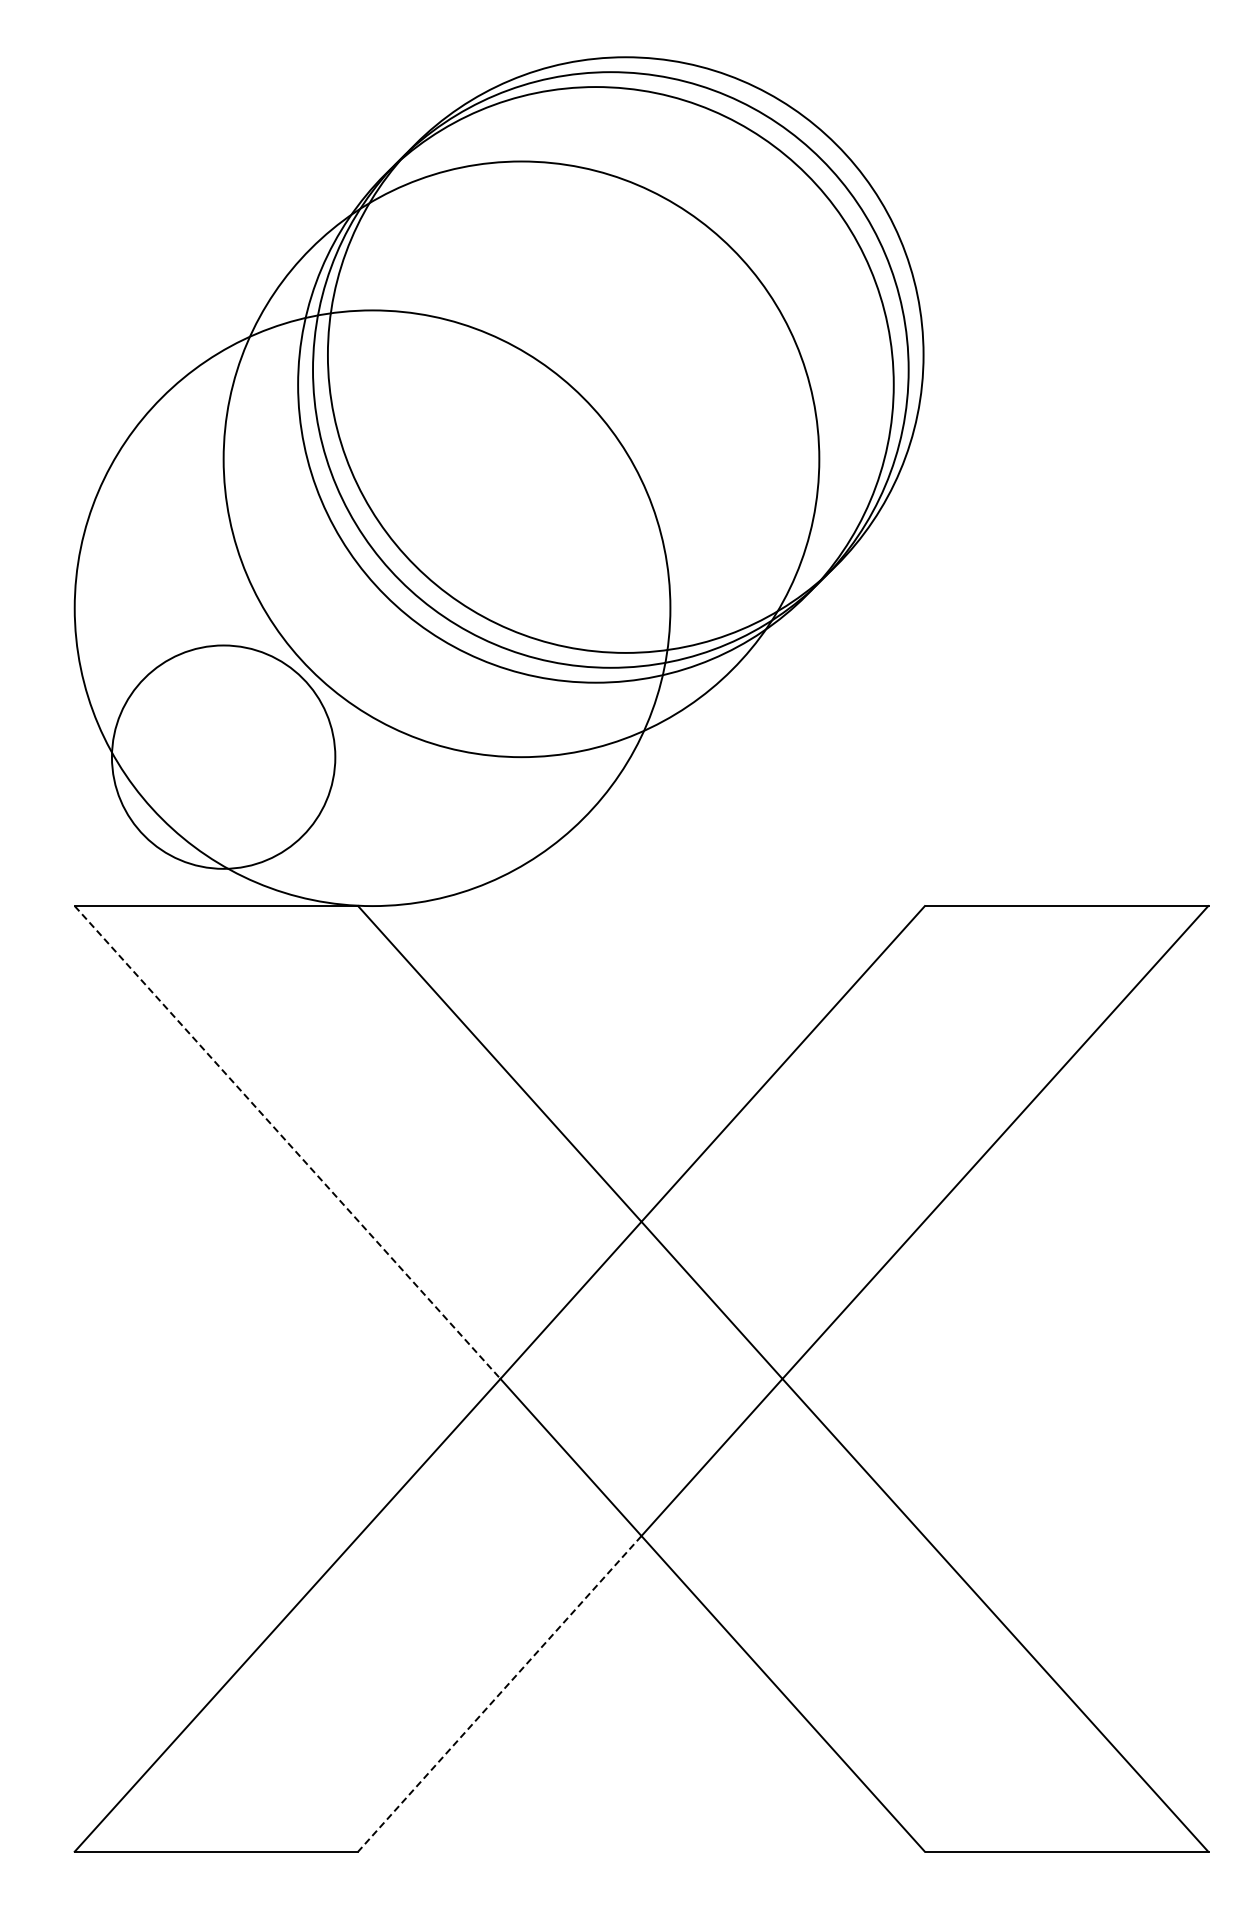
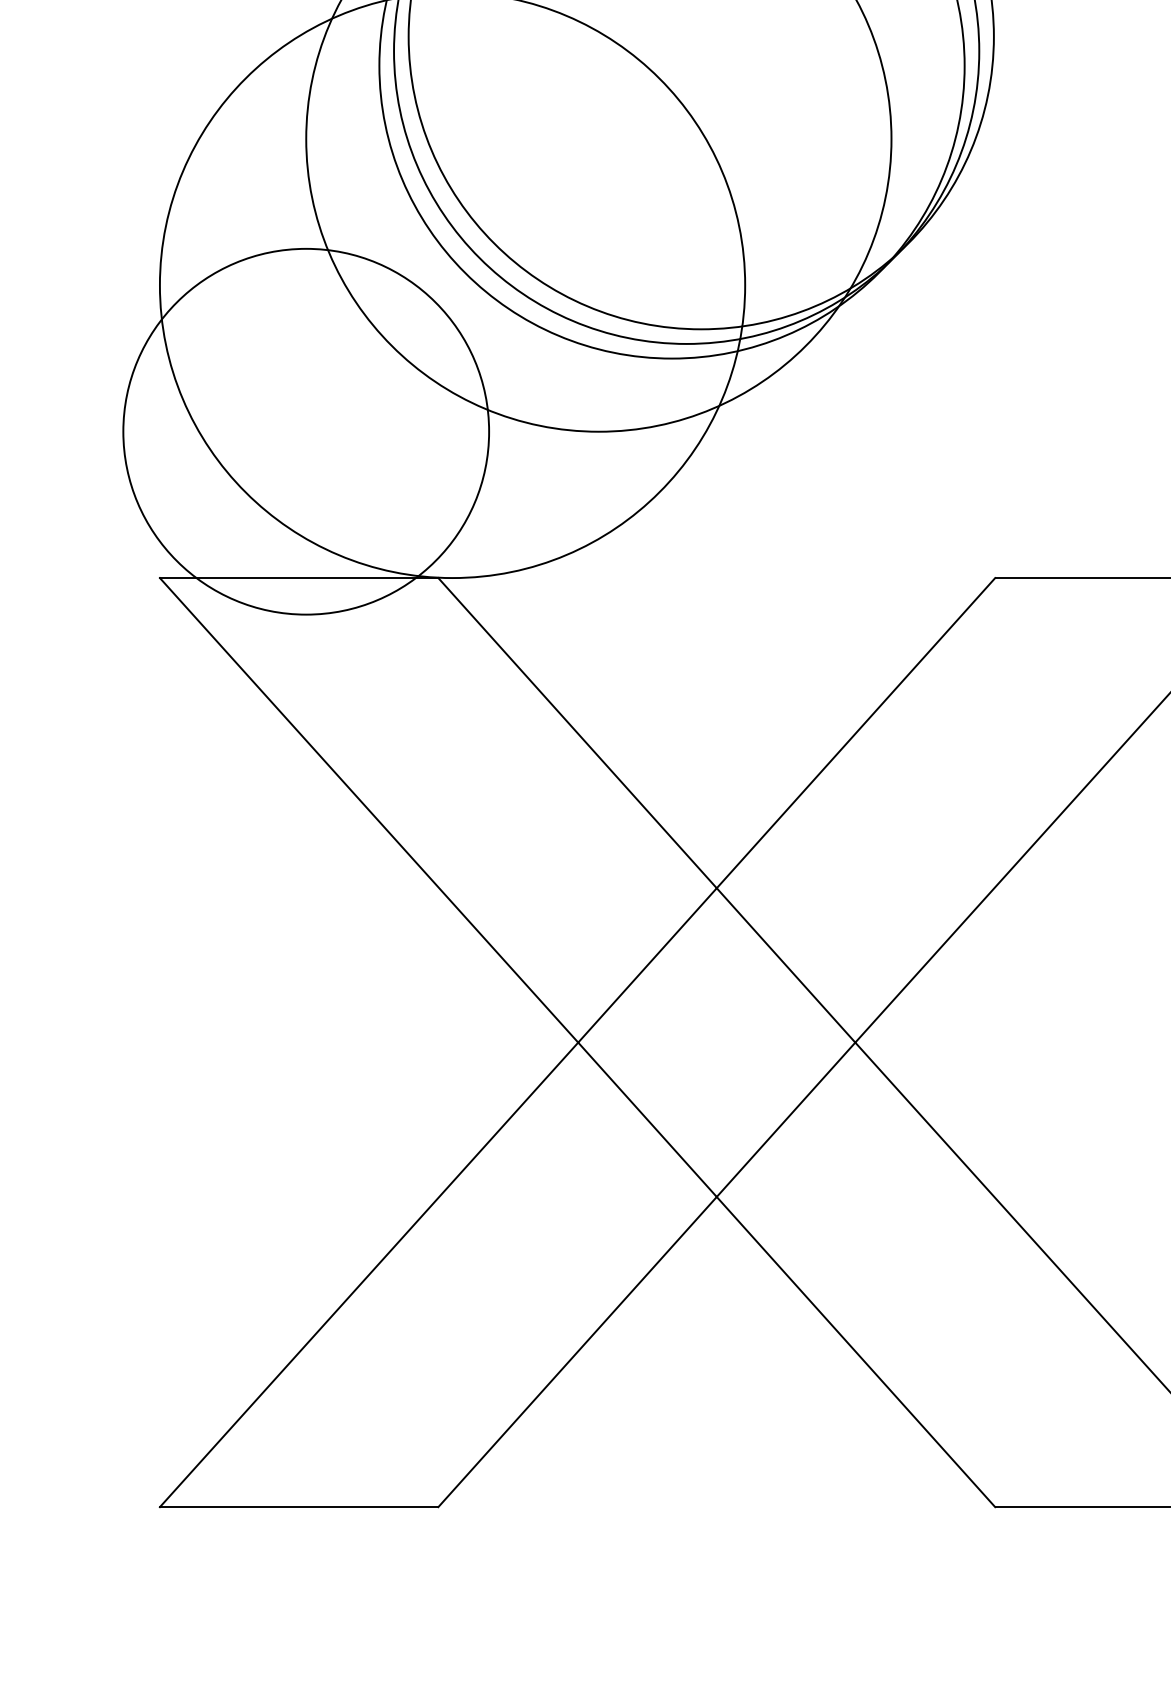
circle: (223, 757) -> (306, 432), size x1.67
line: (287, 1142) -> (368, 810), dashed -> solid
line: (499, 1694) -> (577, 1352), dashed -> solid

